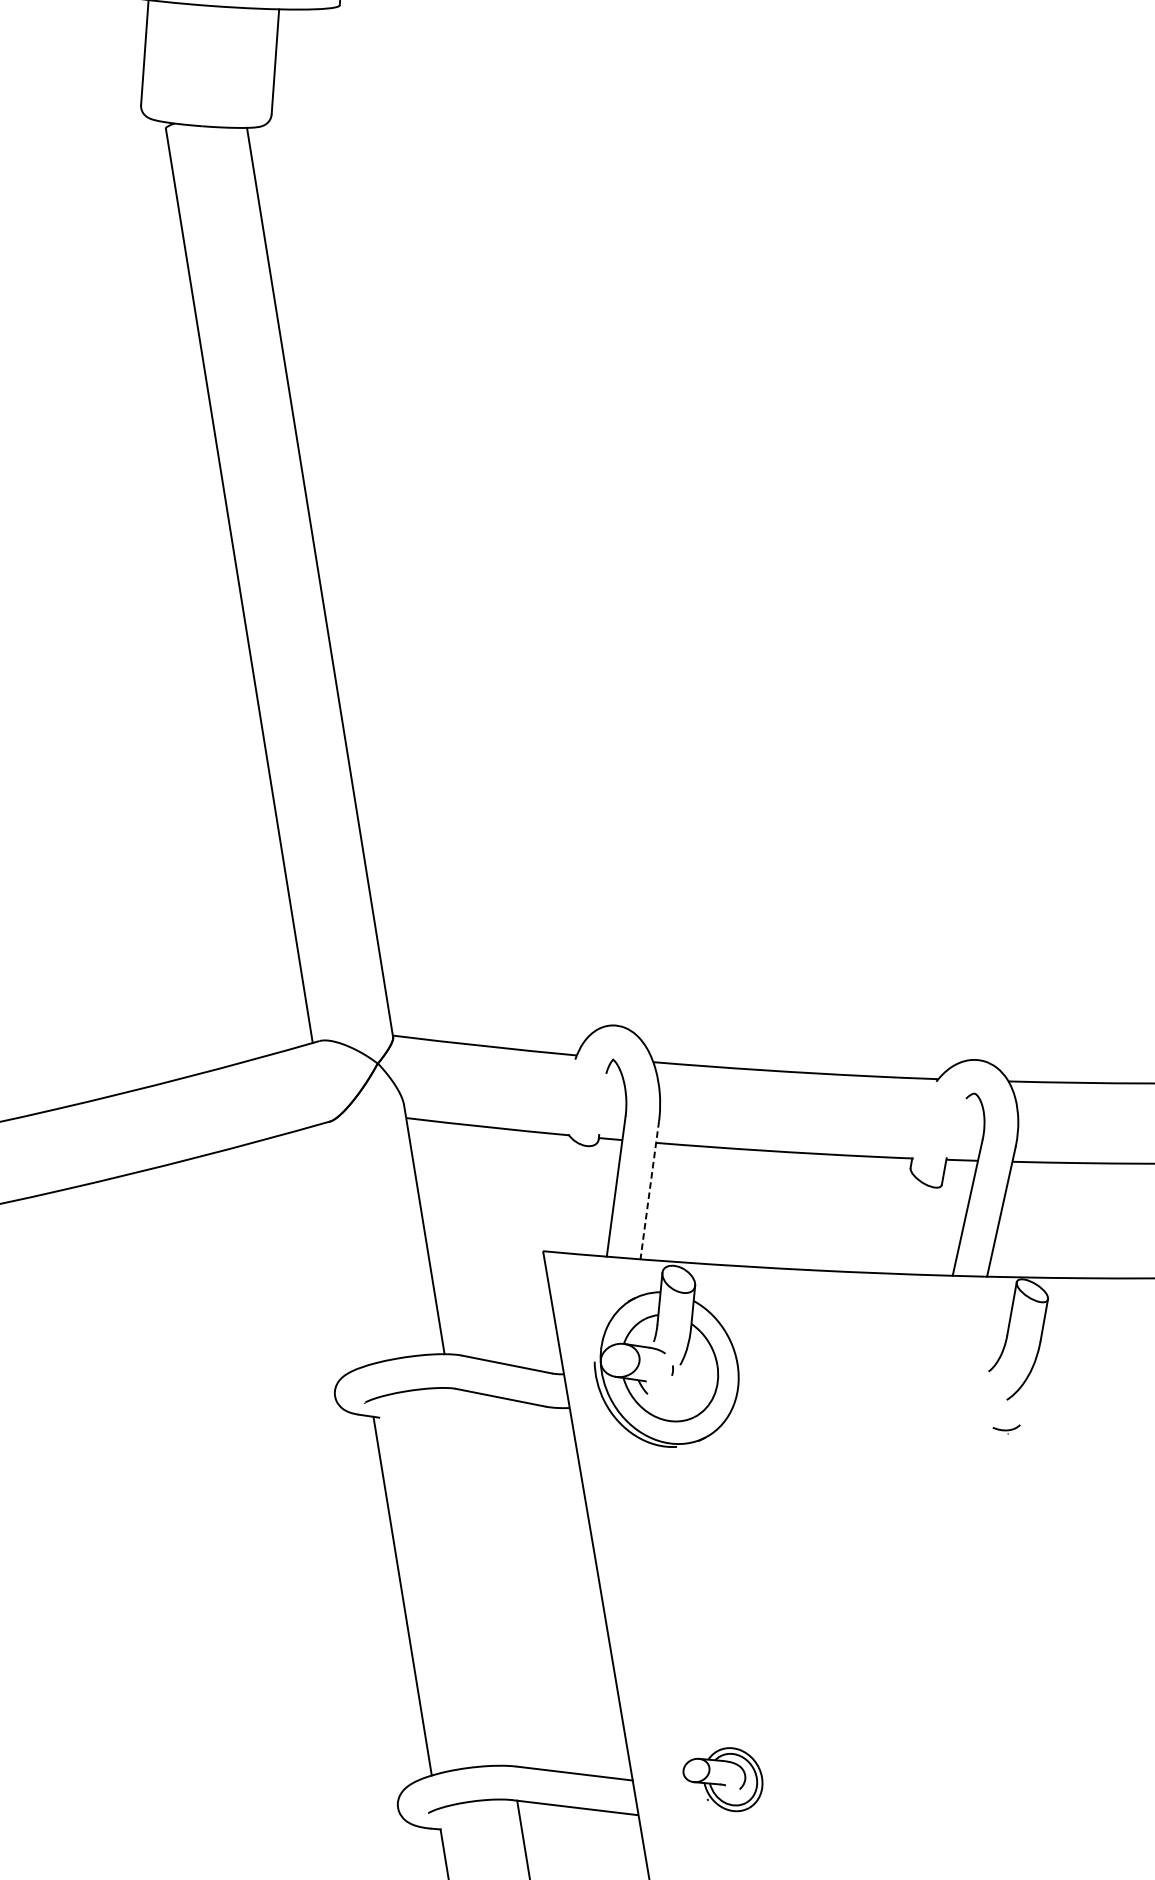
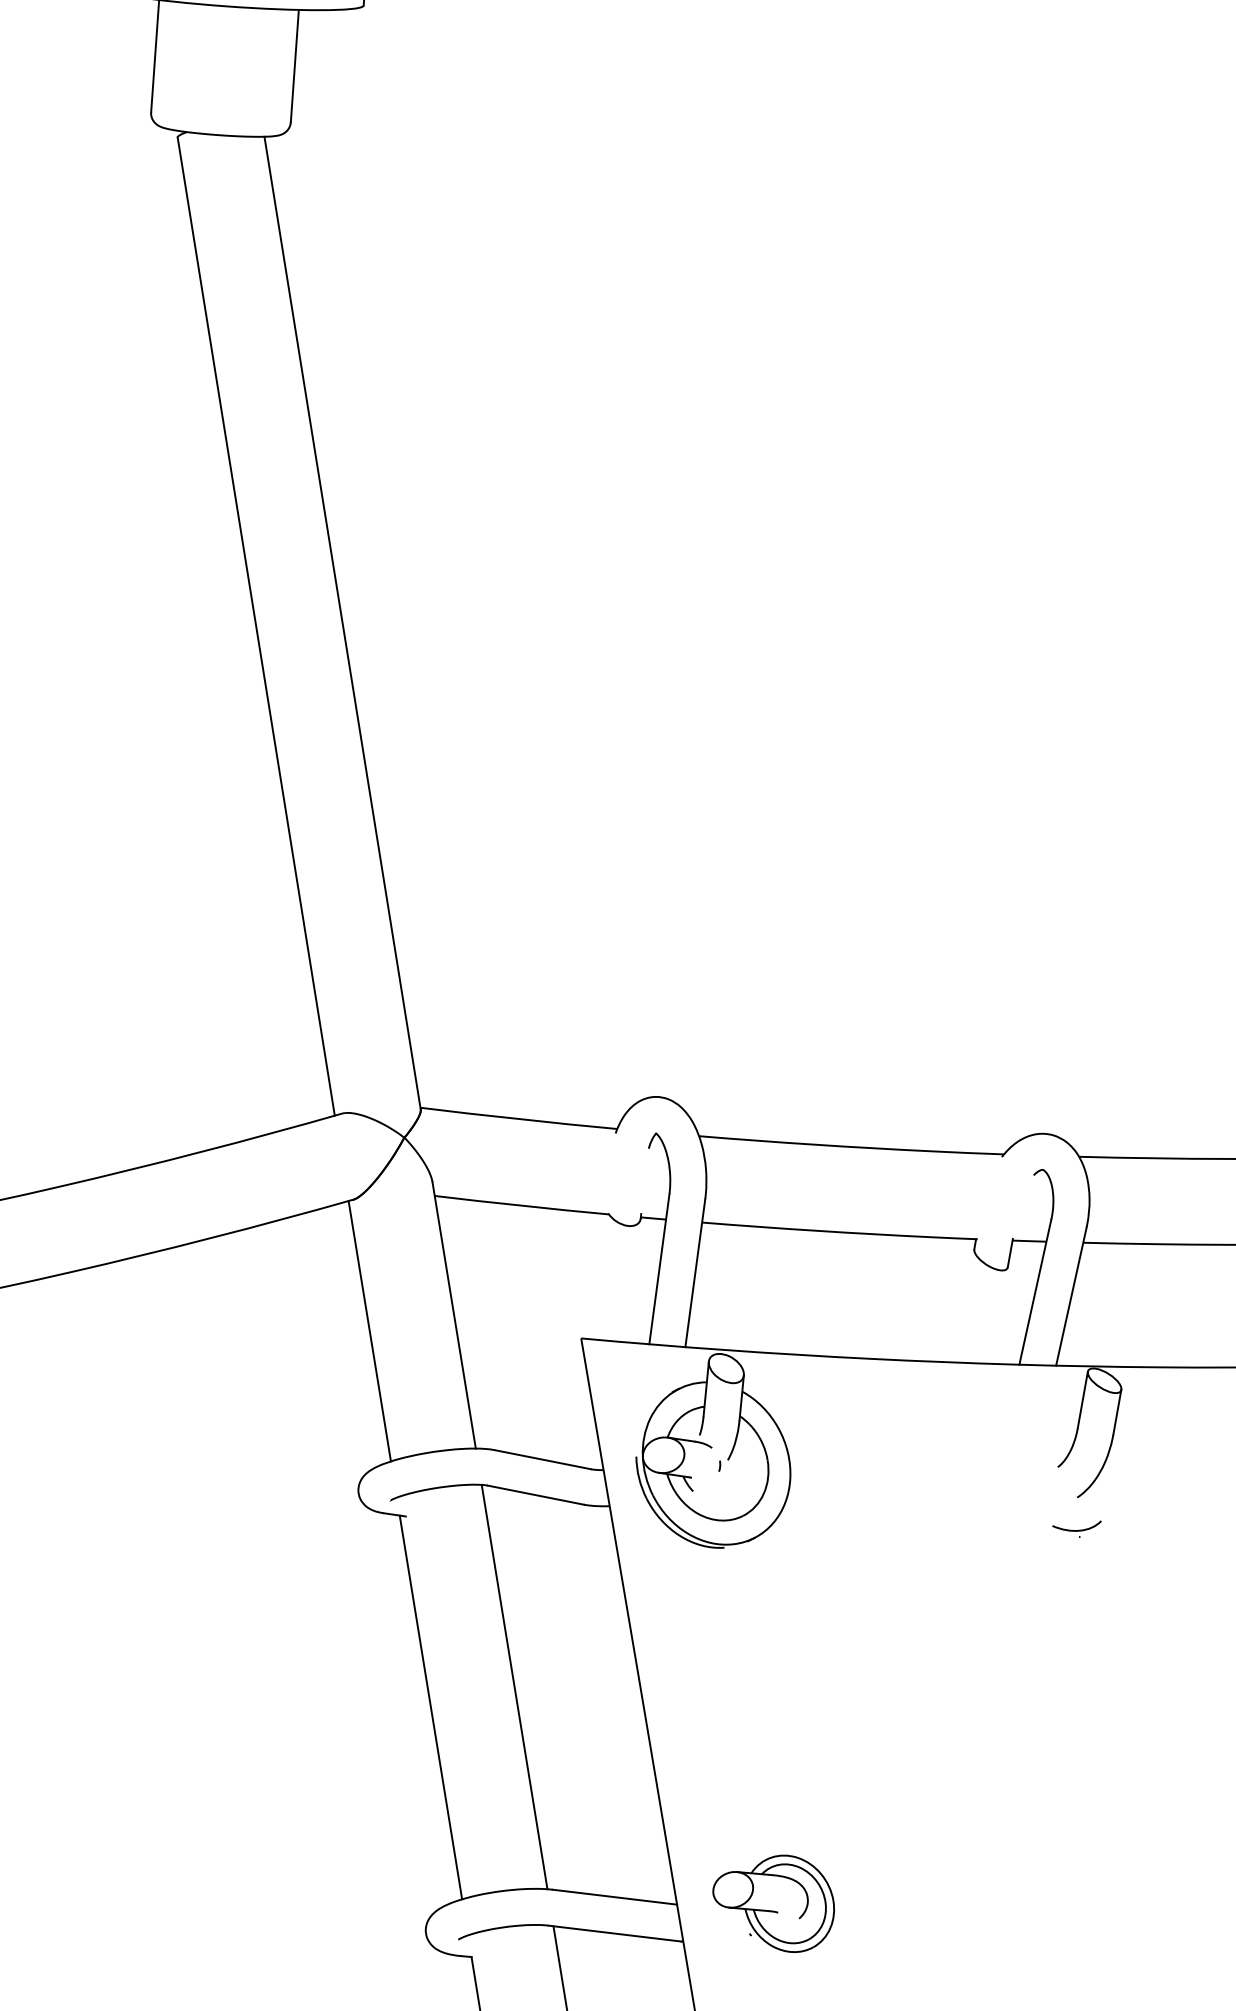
line: (649, 1190) -> (695, 1273), dashed -> solid
line: (345, 1244) -> (369, 1331), added
part: (1006, 1428) -> (1076, 1528), size x1.67
line: (480, 1576) -> (514, 1686), added
part: (722, 1779) -> (773, 1903), size x1.43

